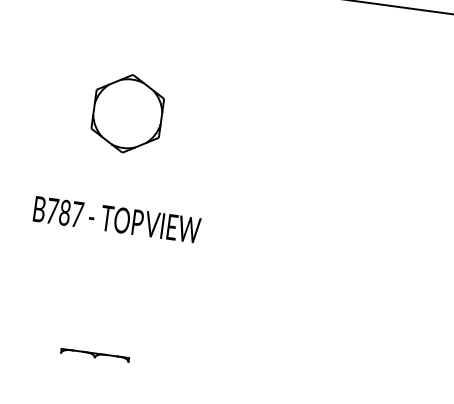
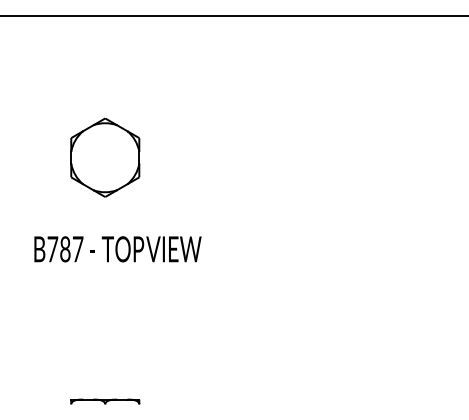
text: (116, 220) -> (117, 249), moved

